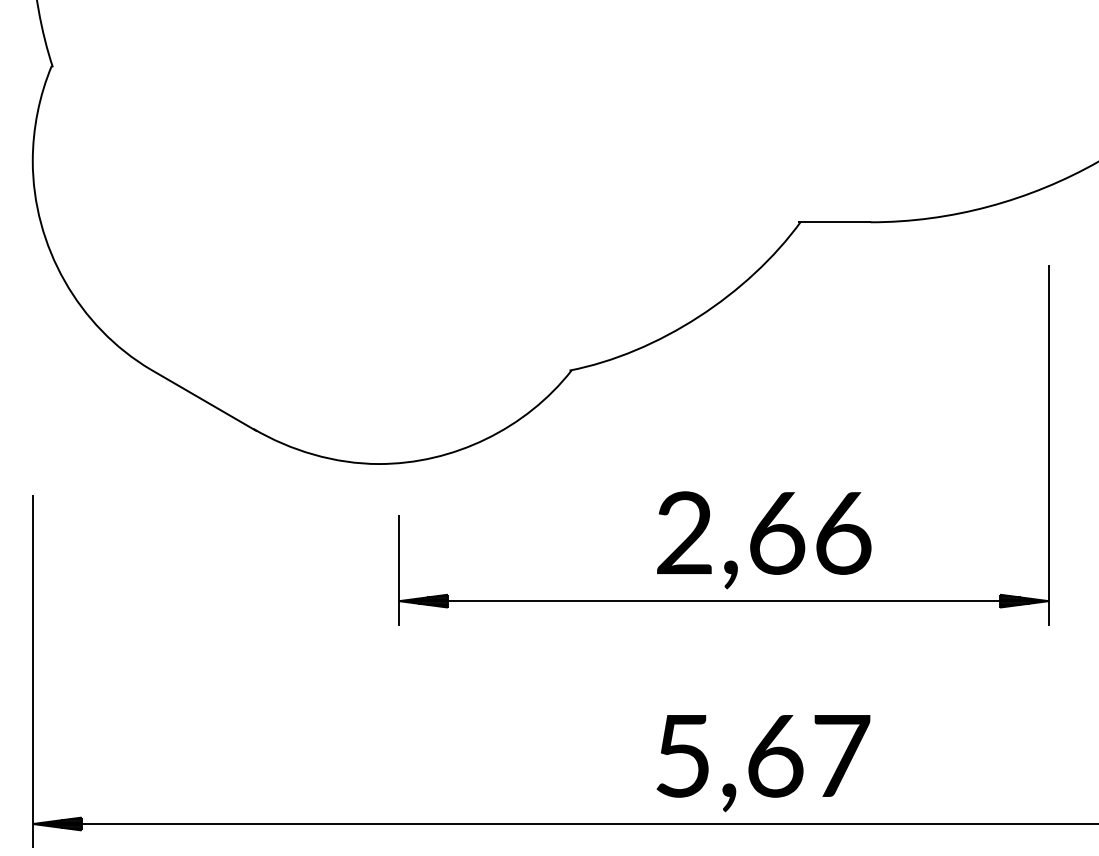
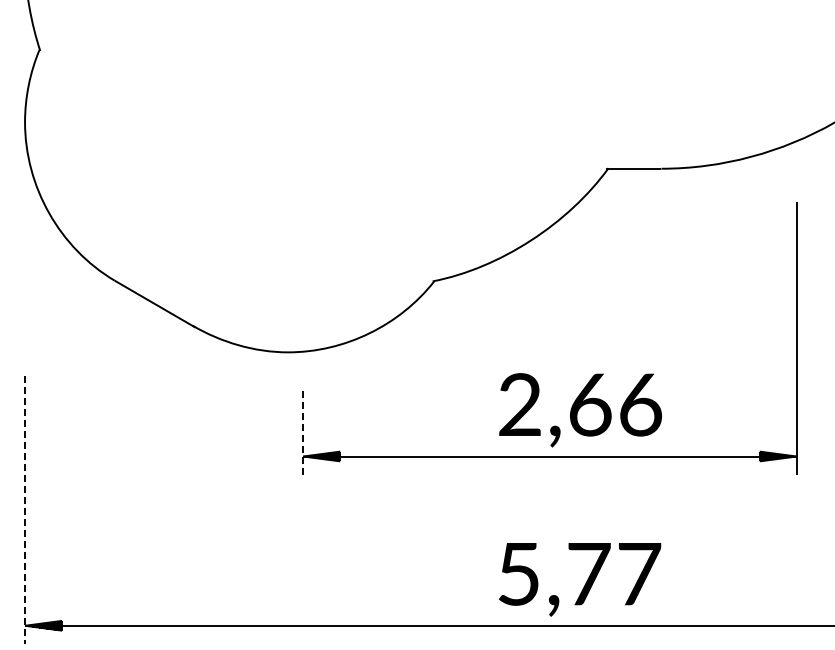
line: (399, 570) -> (303, 433), solid -> dashed
line: (33, 672) -> (25, 510), solid -> dashed
text: (775, 756) -> (589, 574), 5,67 -> 5,77

